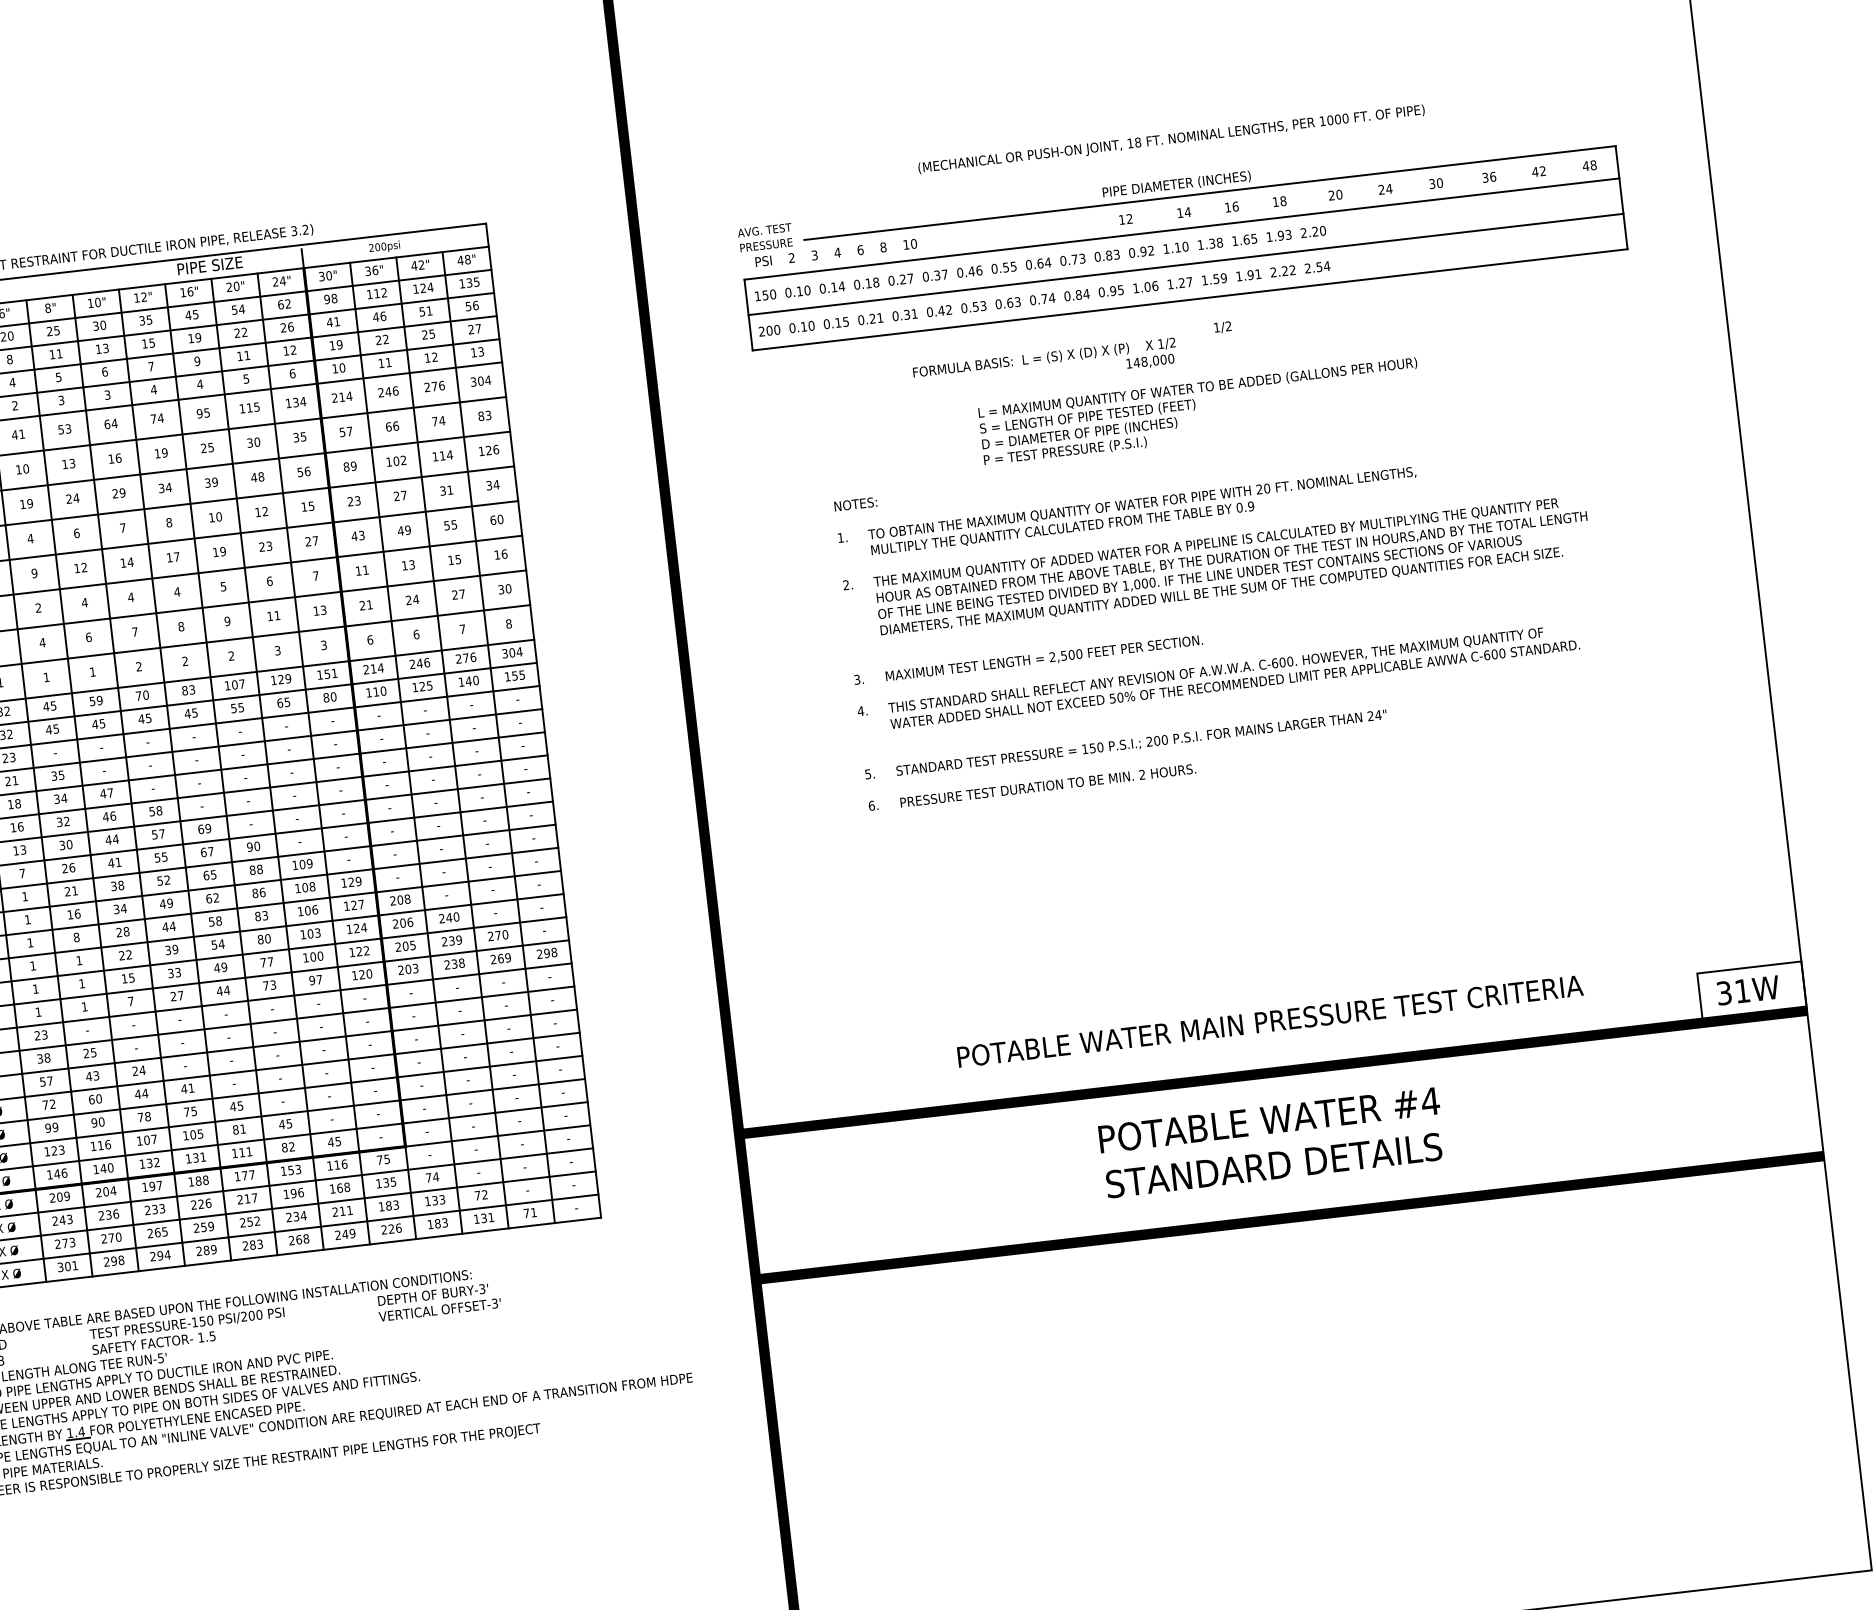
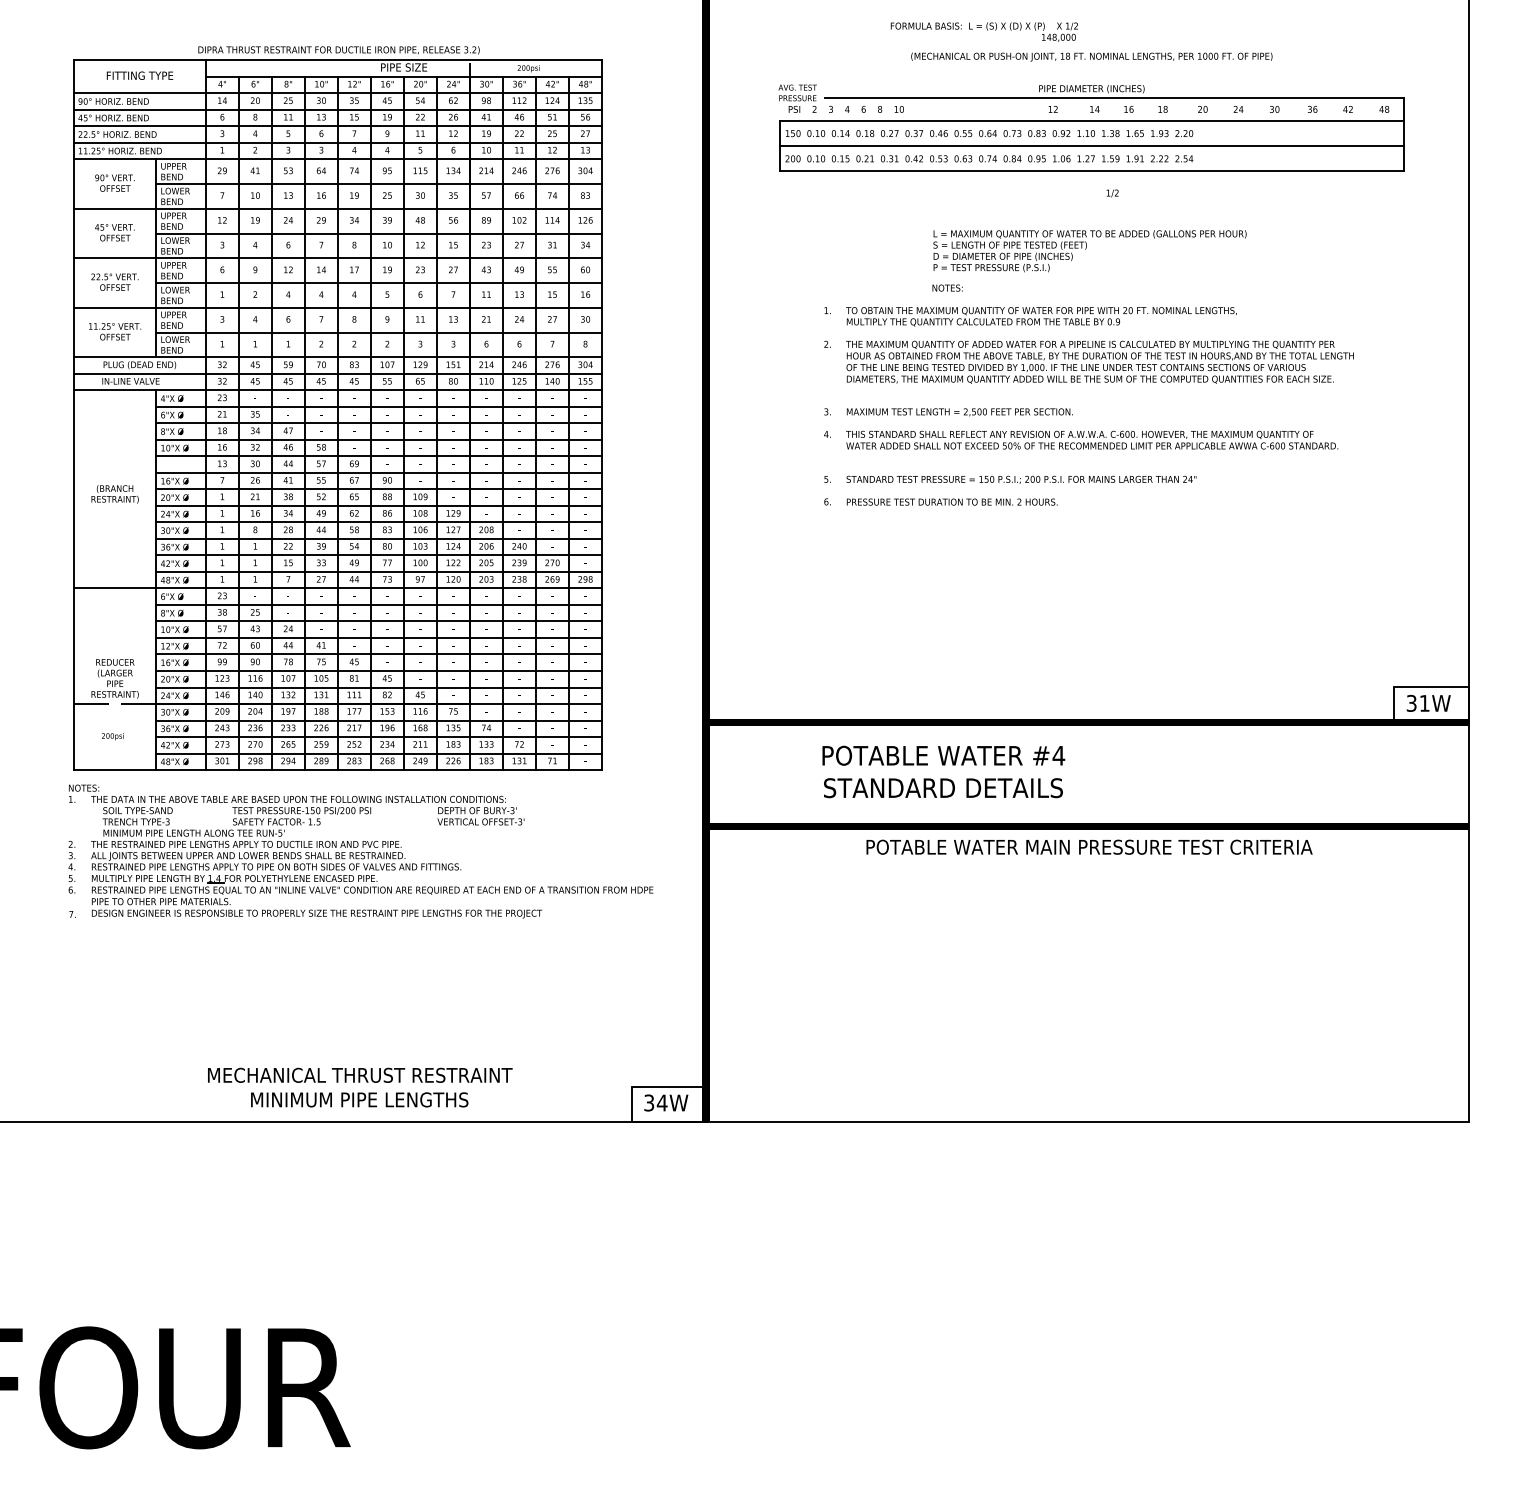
text: (1043, 365) -> (983, 31), moved
text: (855, 503) -> (947, 287), moved
text: (1270, 1020) -> (1089, 846), moved
text: (1271, 1142) -> (943, 771), moved

